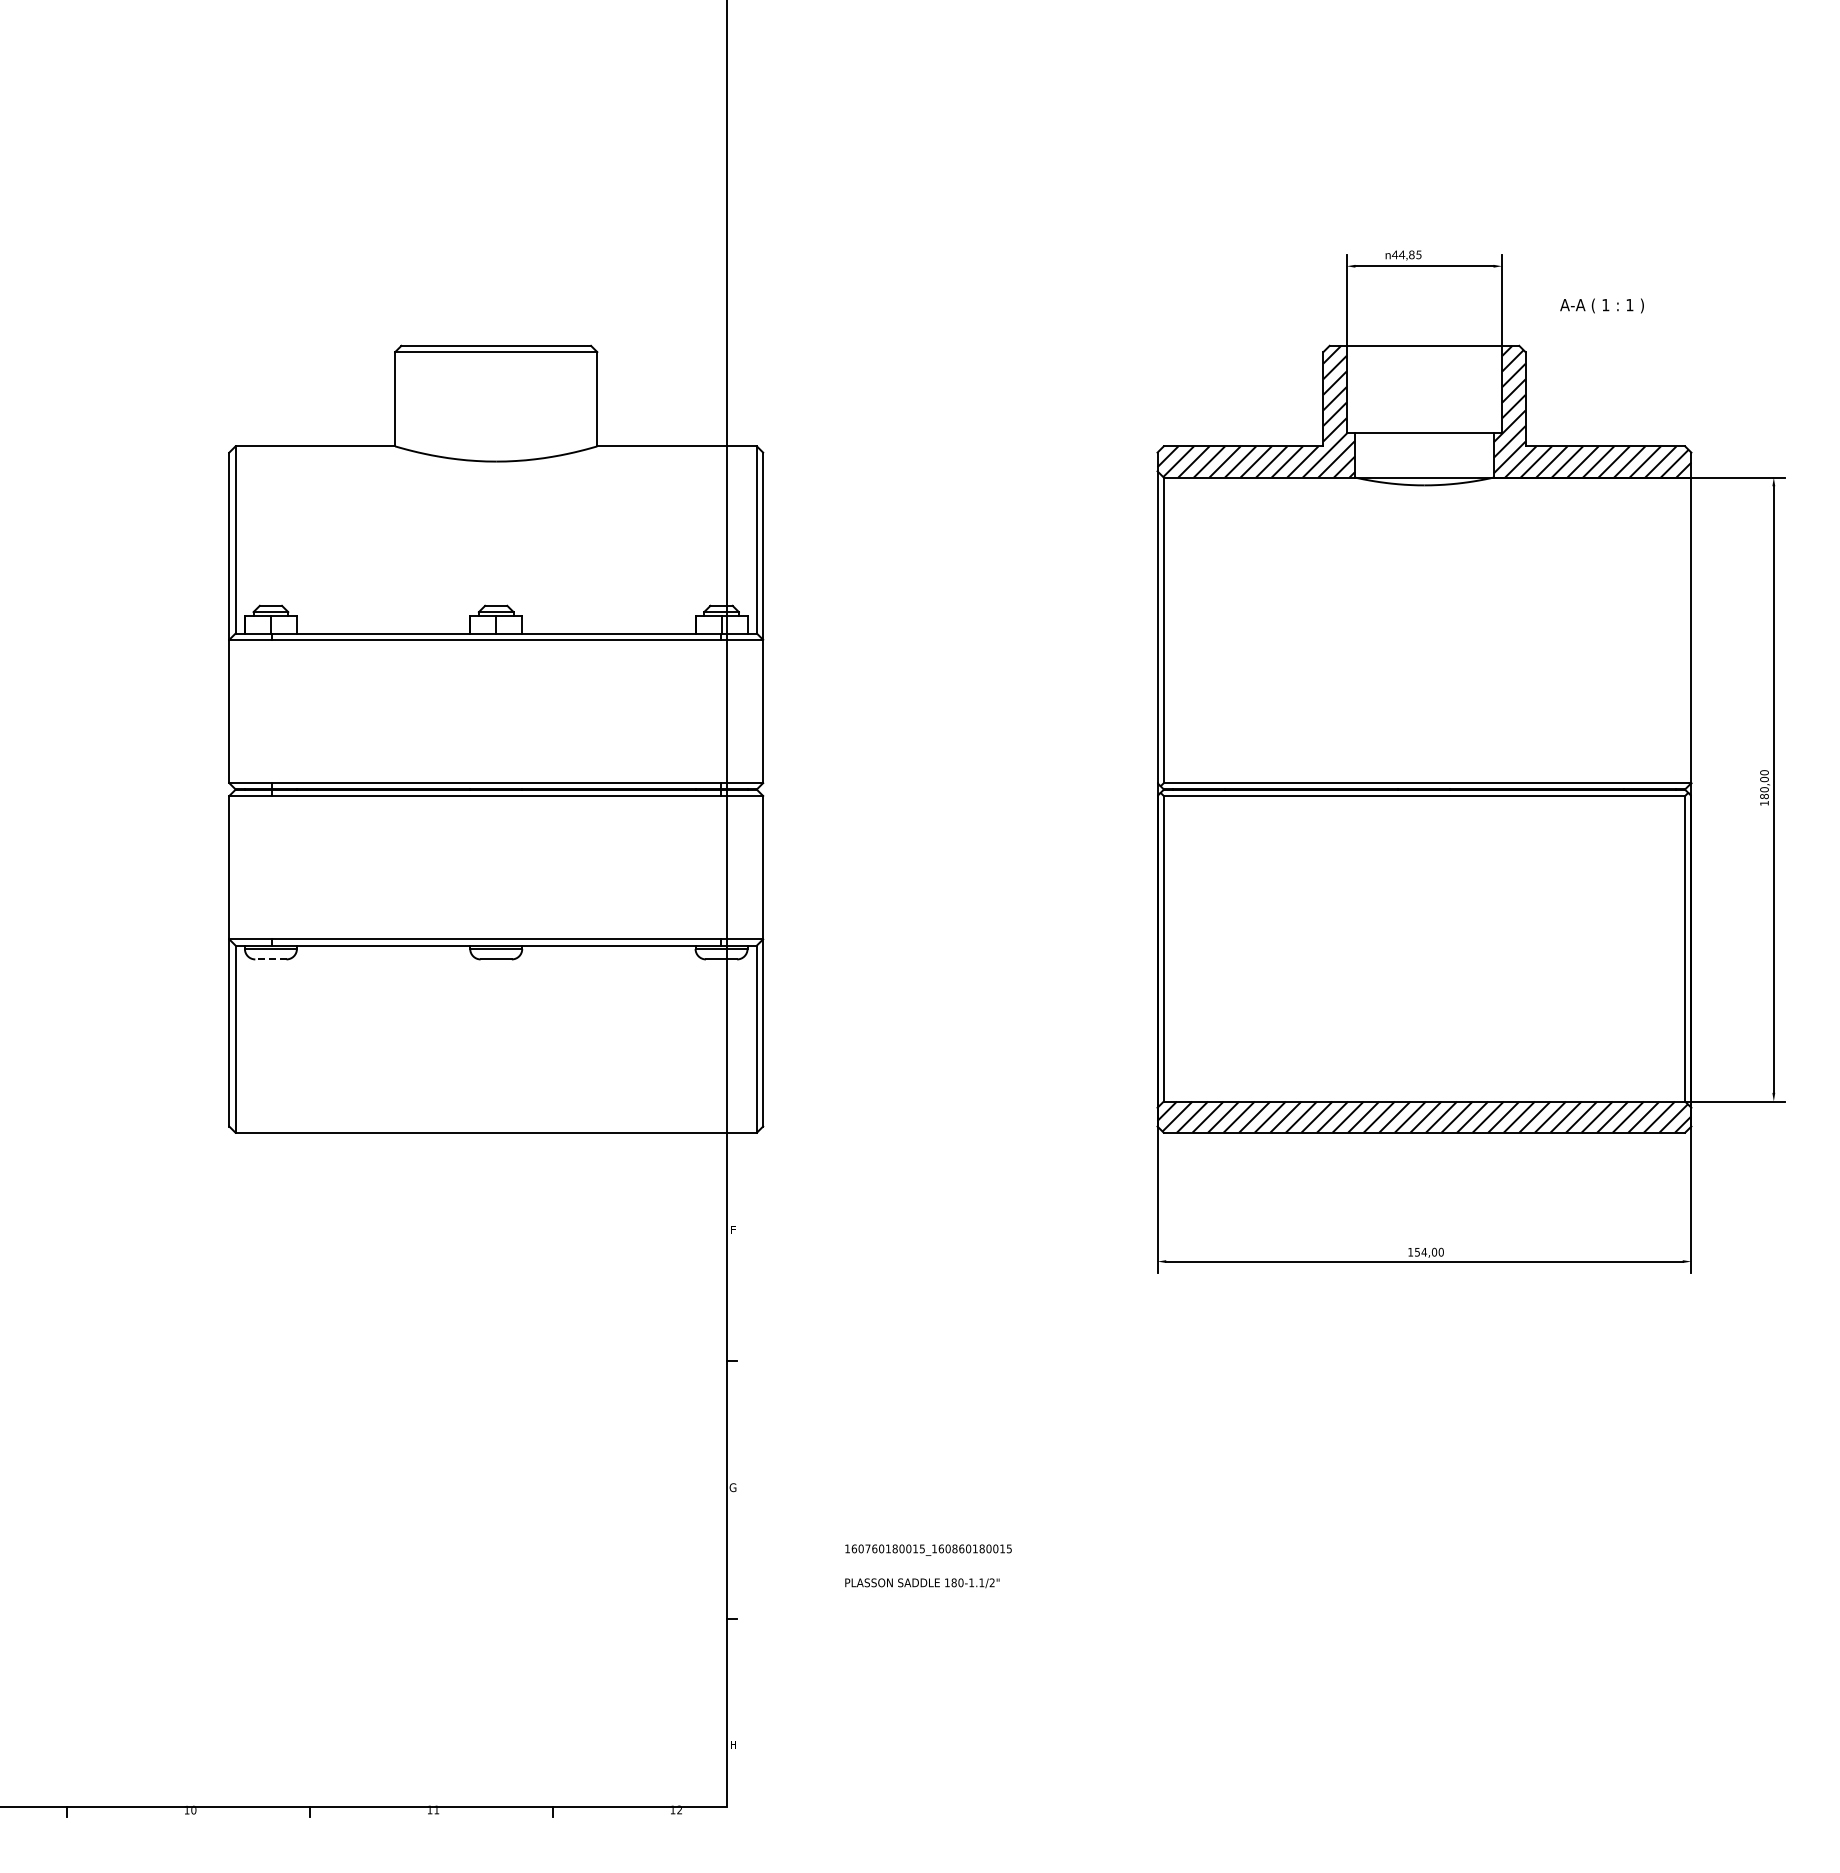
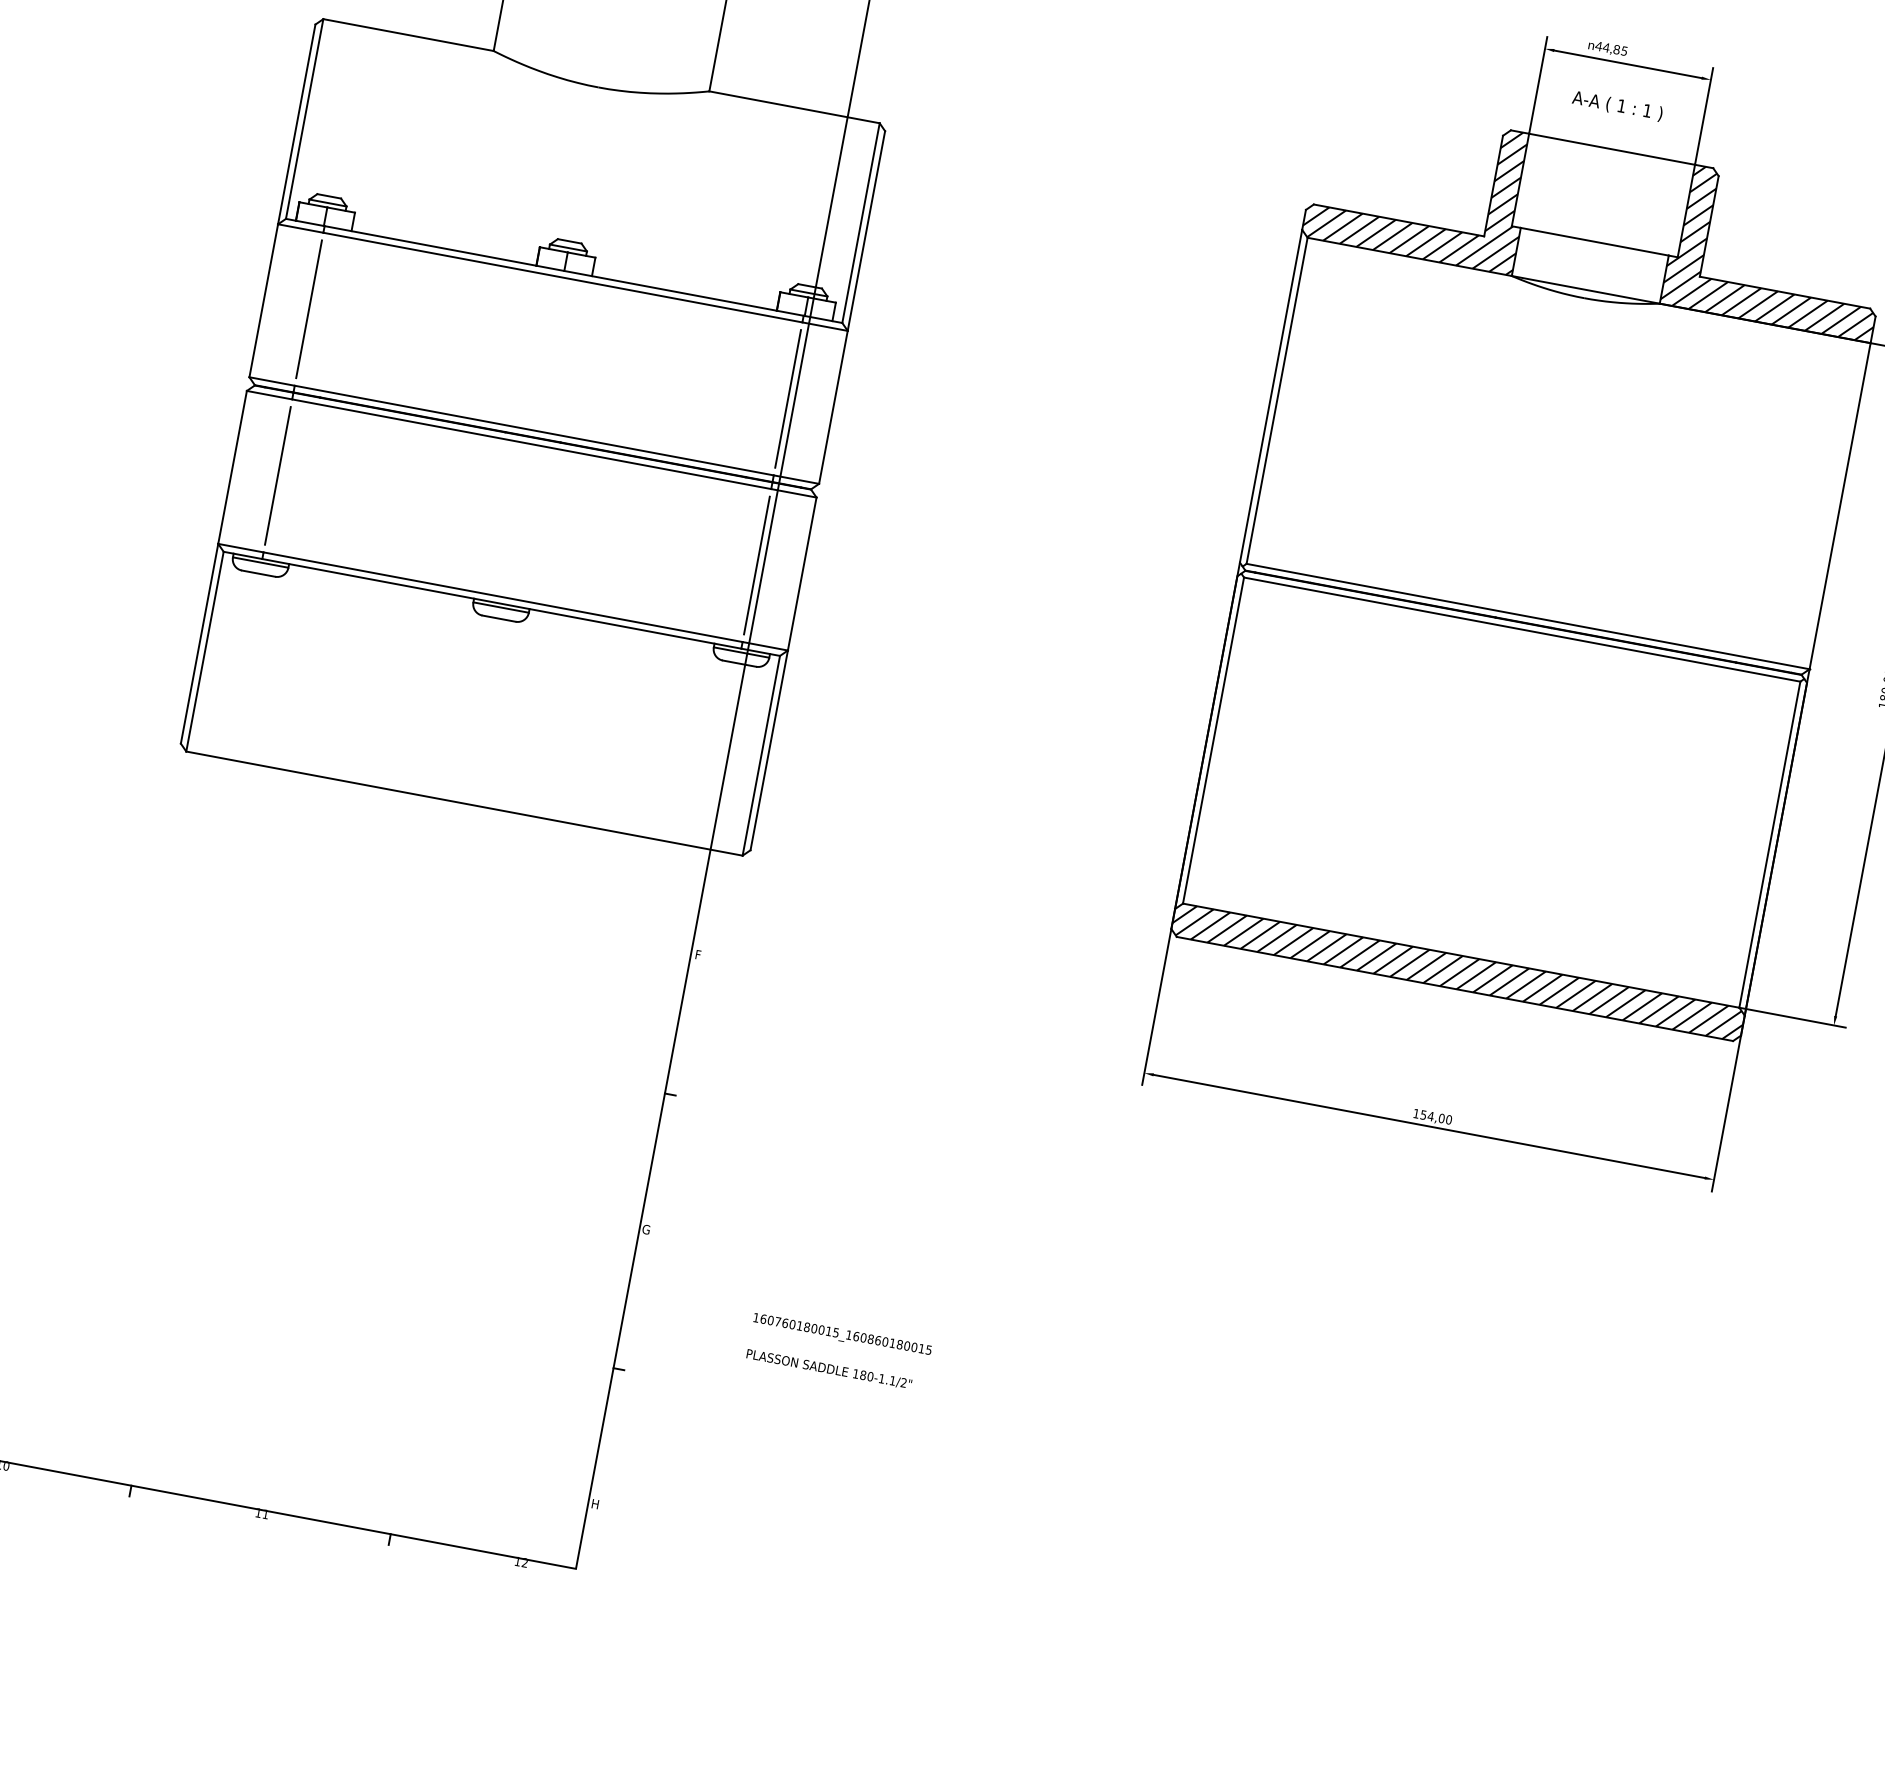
text: (1601, 305) -> (1616, 105), moved
line: (271, 710) -> (308, 308), added
line: (720, 710) -> (788, 397), added
line: (271, 867) -> (277, 475), added
line: (720, 867) -> (756, 565), added
line: (270, 959) -> (258, 573), dashed -> solid

